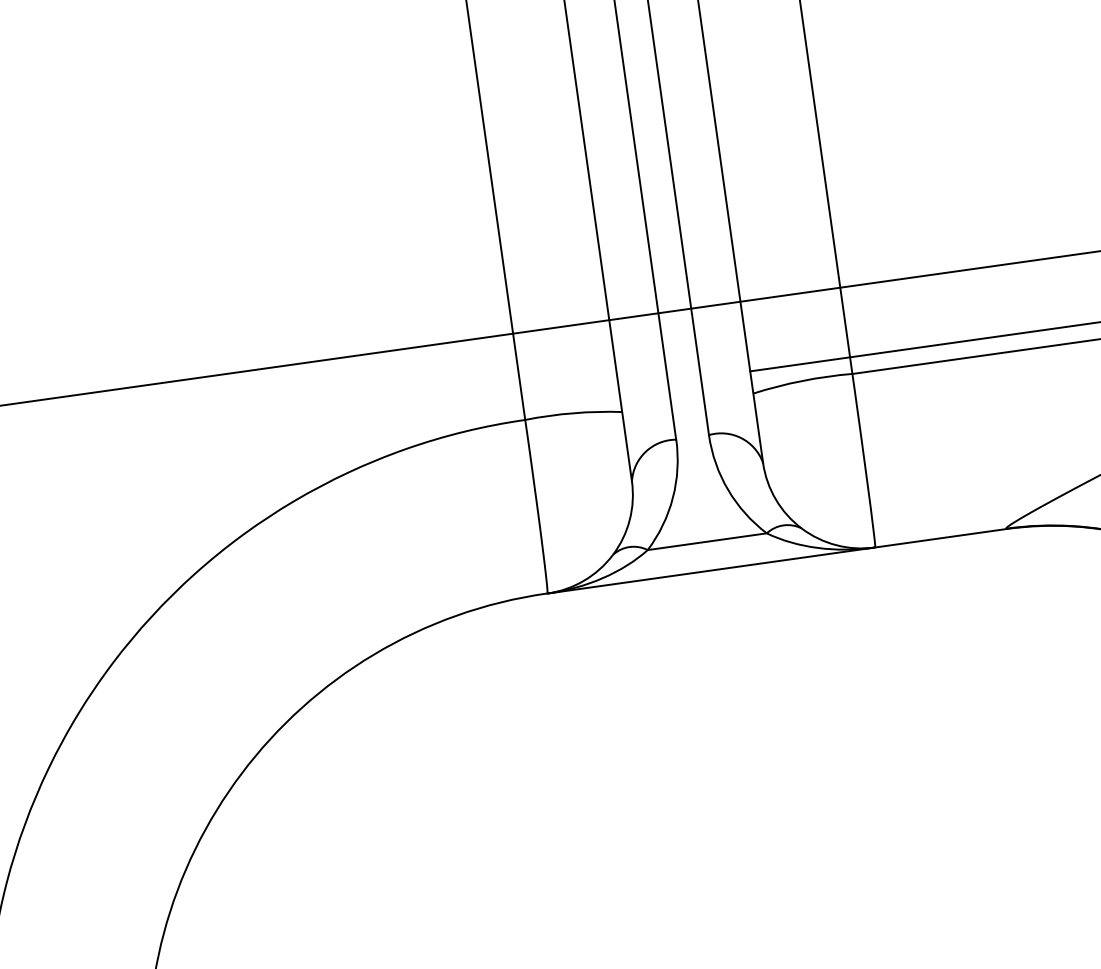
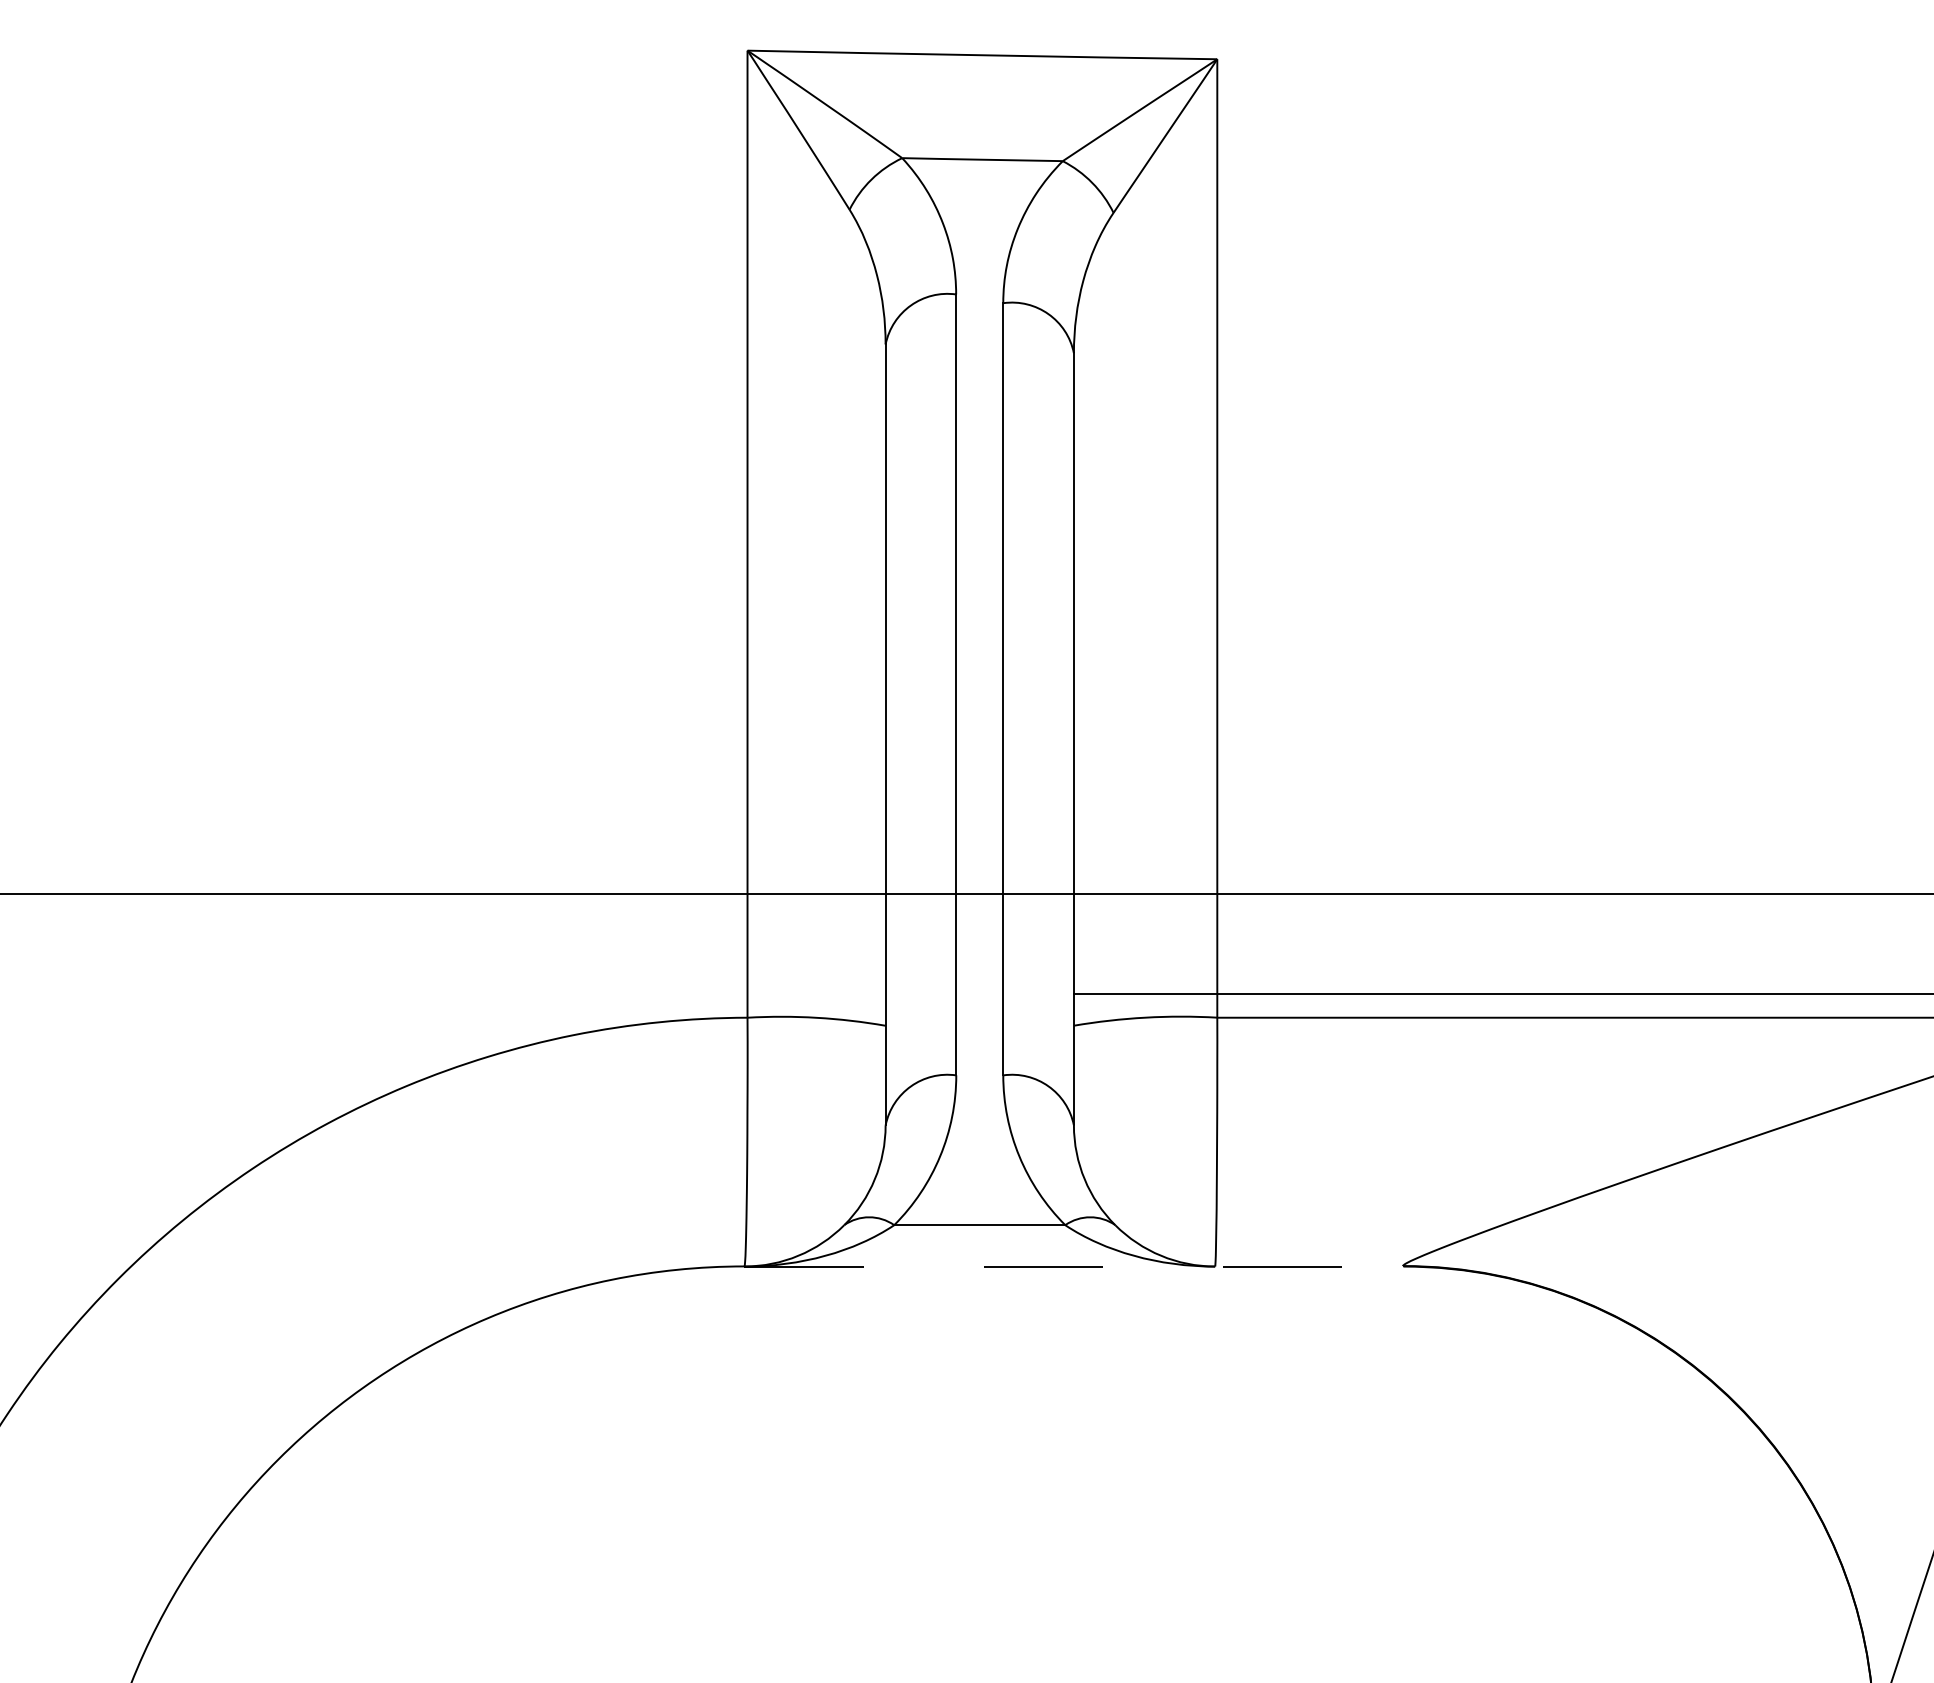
line: (776, 561) -> (1073, 1266), solid -> dashed

